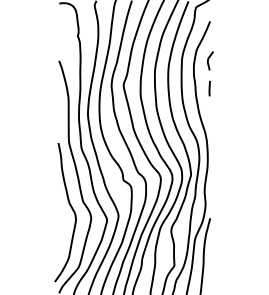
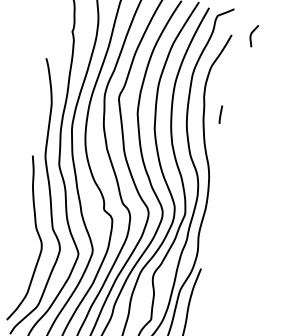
curve: (209, 59) -> (252, 34), moved

